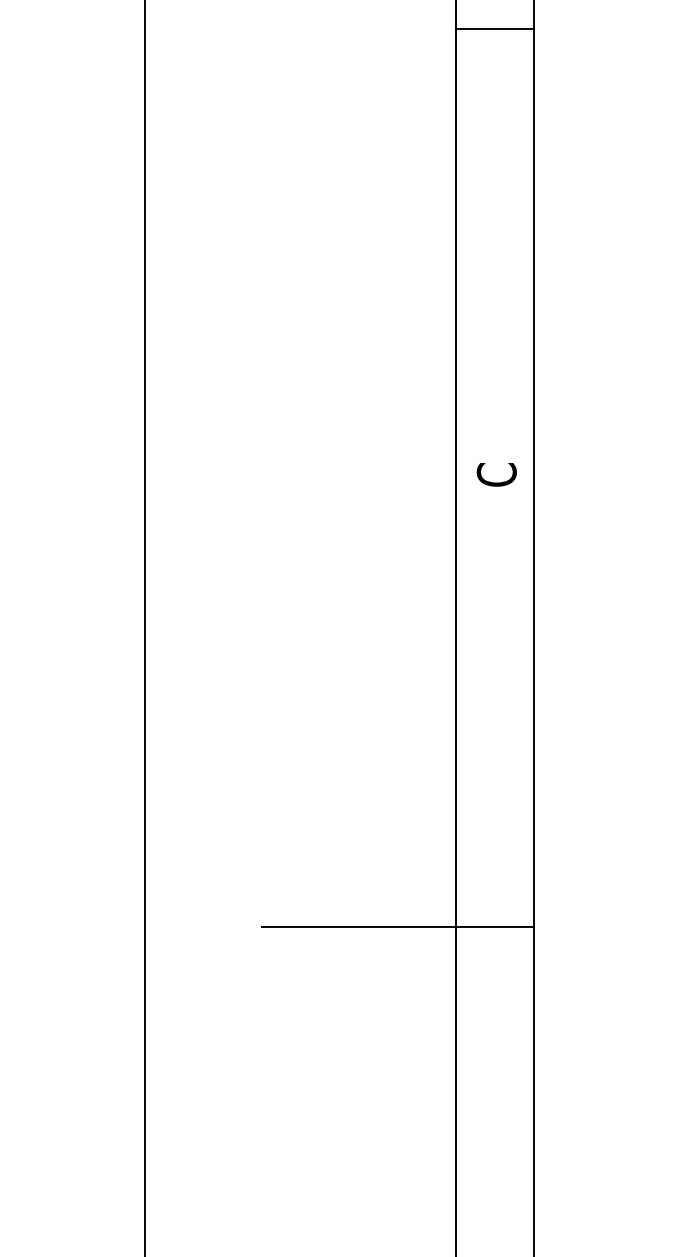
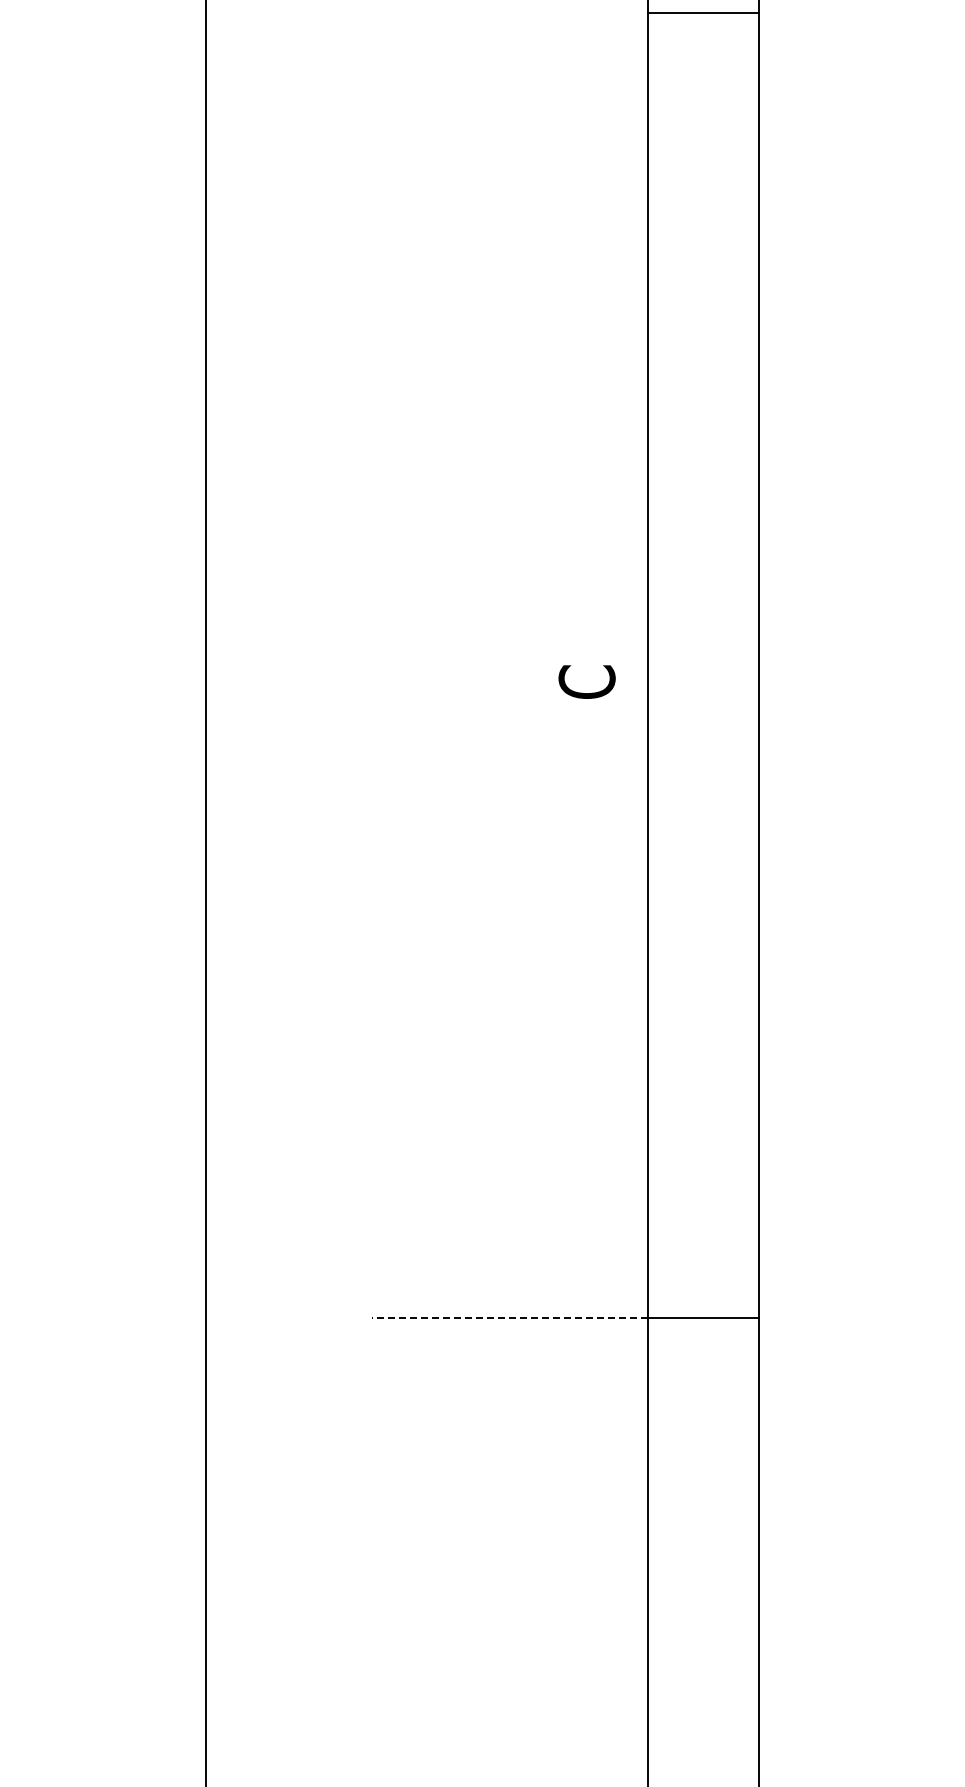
line: (494, 29) -> (703, 12), moved
text: (496, 474) -> (586, 681), moved
line: (358, 926) -> (509, 1317), solid -> dashed

